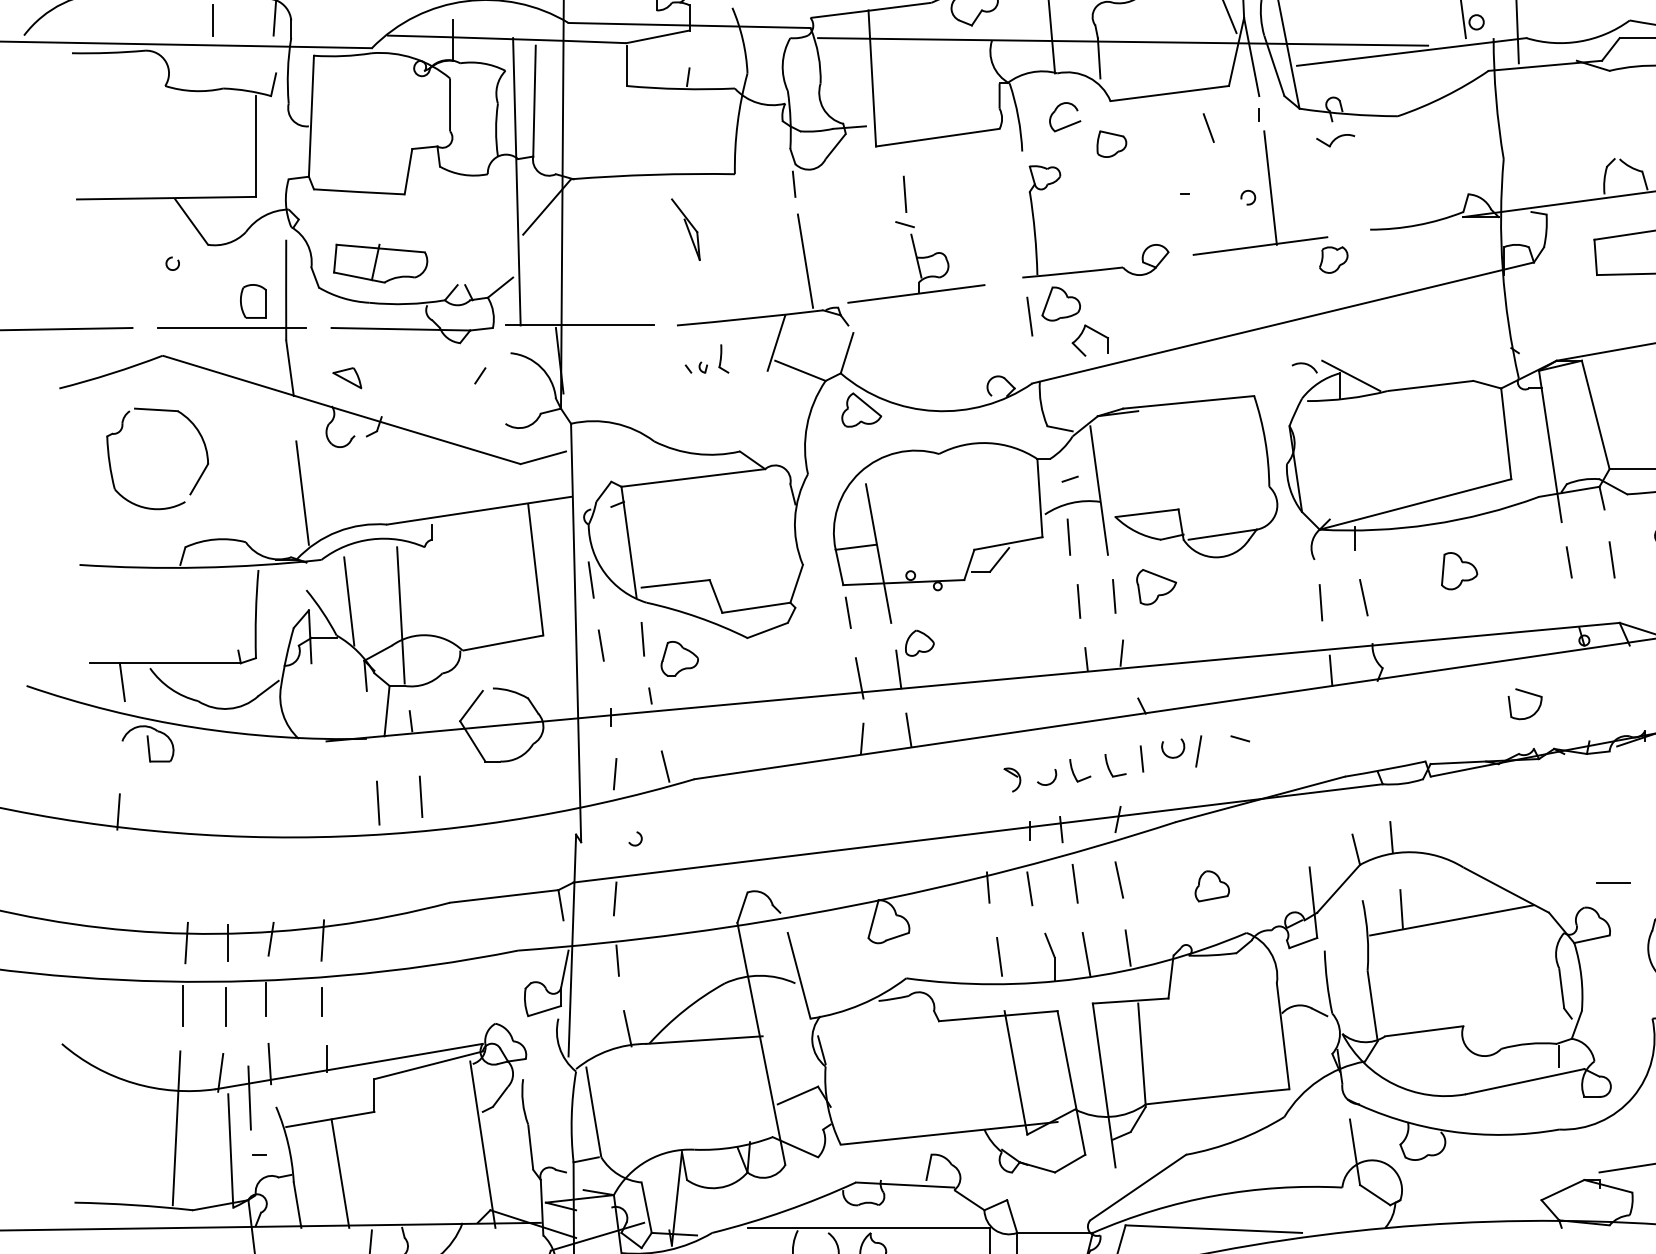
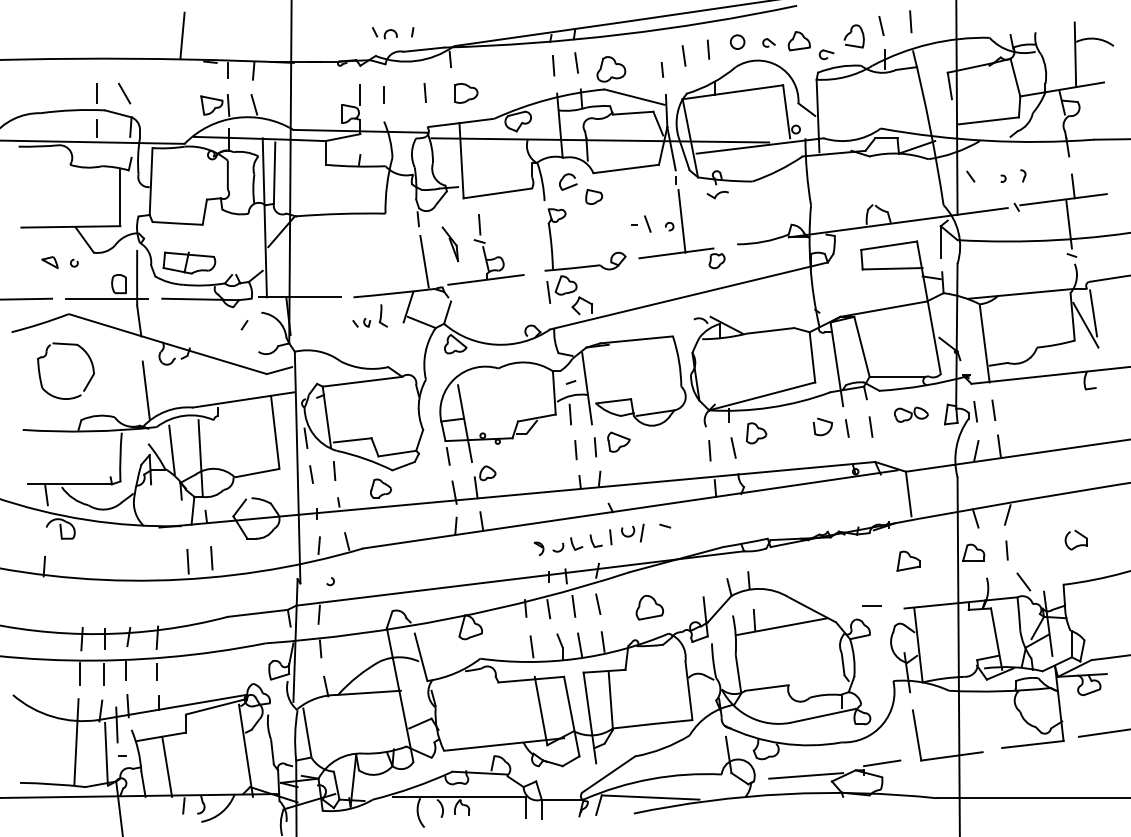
line: (1208, 126) -> (647, 223), moved
part: (686, 229) -> (450, 244), moved
part: (705, 358) -> (369, 315), size x1.43
part: (346, 378) -> (49, 262), moved
part: (1459, 571) -> (756, 433), moved
part: (678, 658) -> (380, 488), moved
part: (1524, 703) -> (822, 426), moved
part: (1211, 885) -> (649, 607), size x1.43
line: (1495, 1189) -> (806, 775), added

